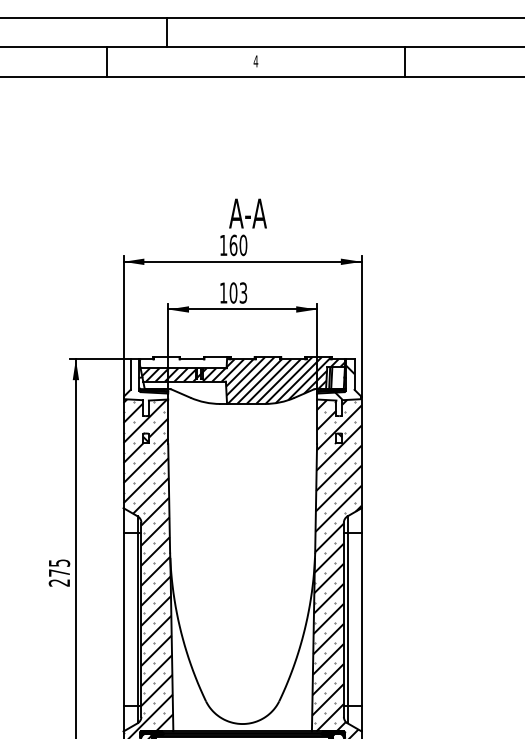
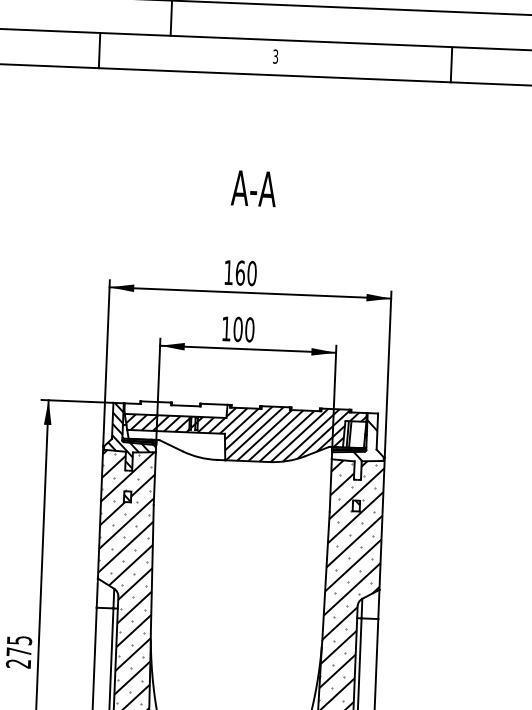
text: (255, 61) -> (275, 56), 4 -> 3
text: (247, 213) -> (253, 188), moved
text: (243, 292) -> (249, 329), 103 -> 100
hatch: (146, 386) -> (130, 435), added

